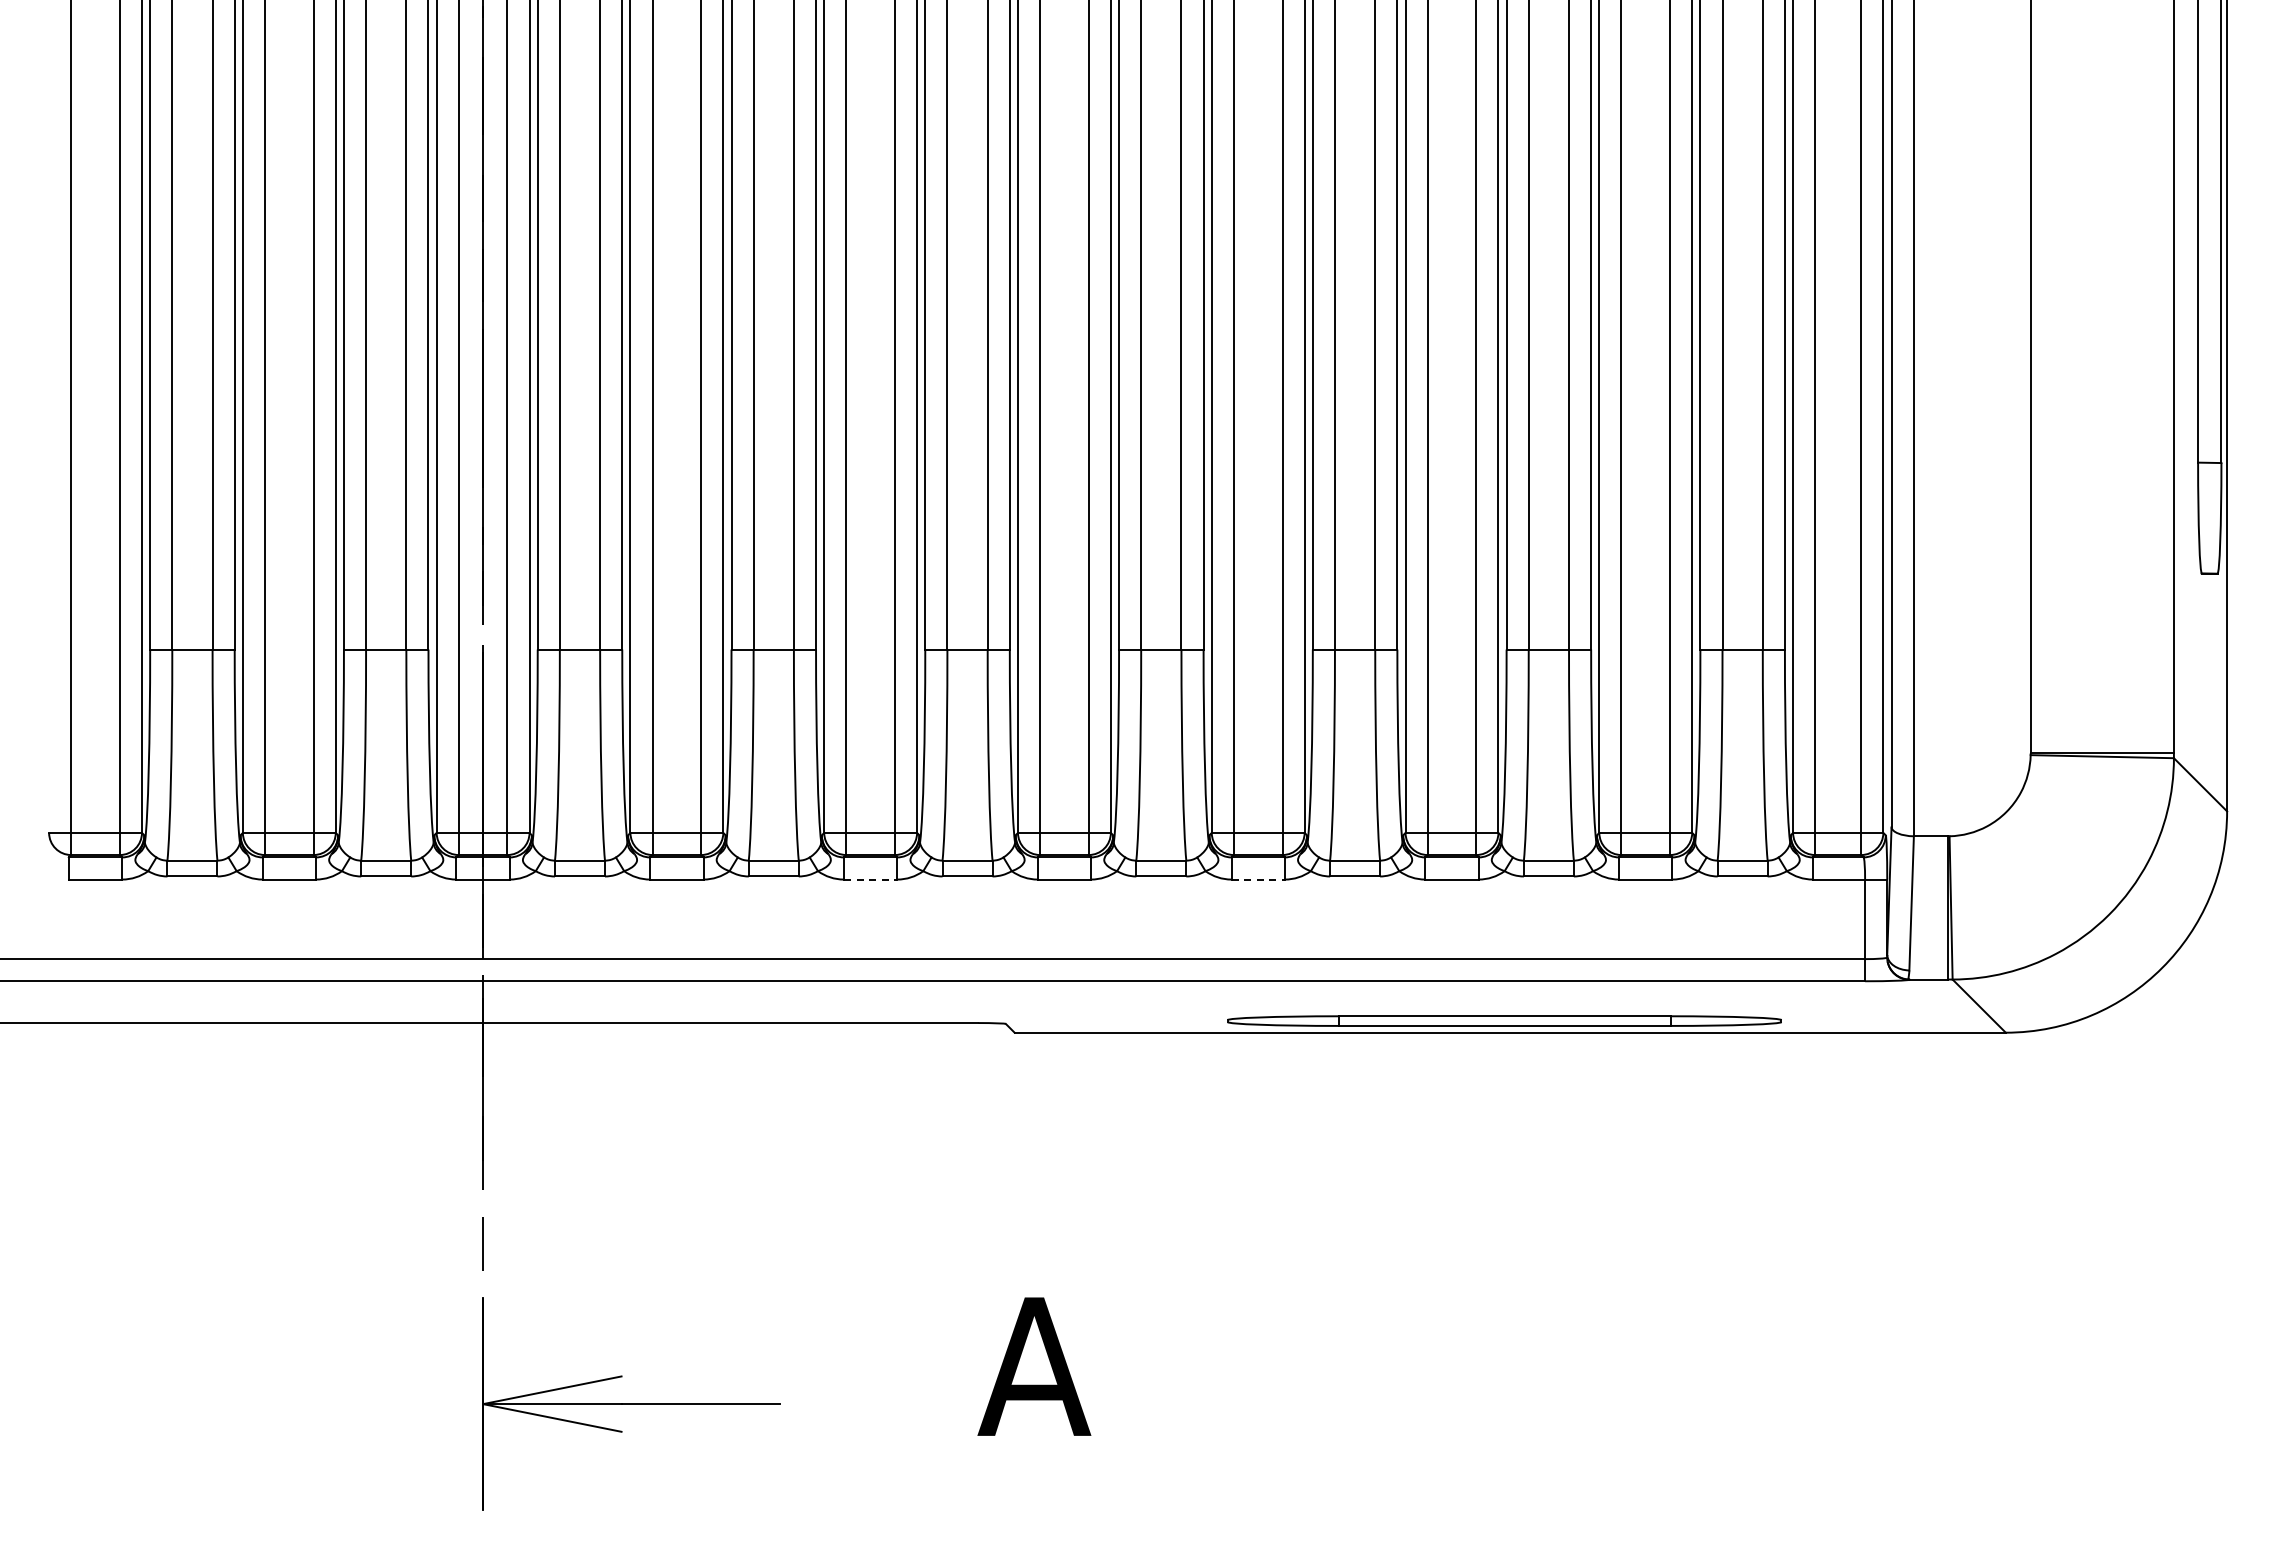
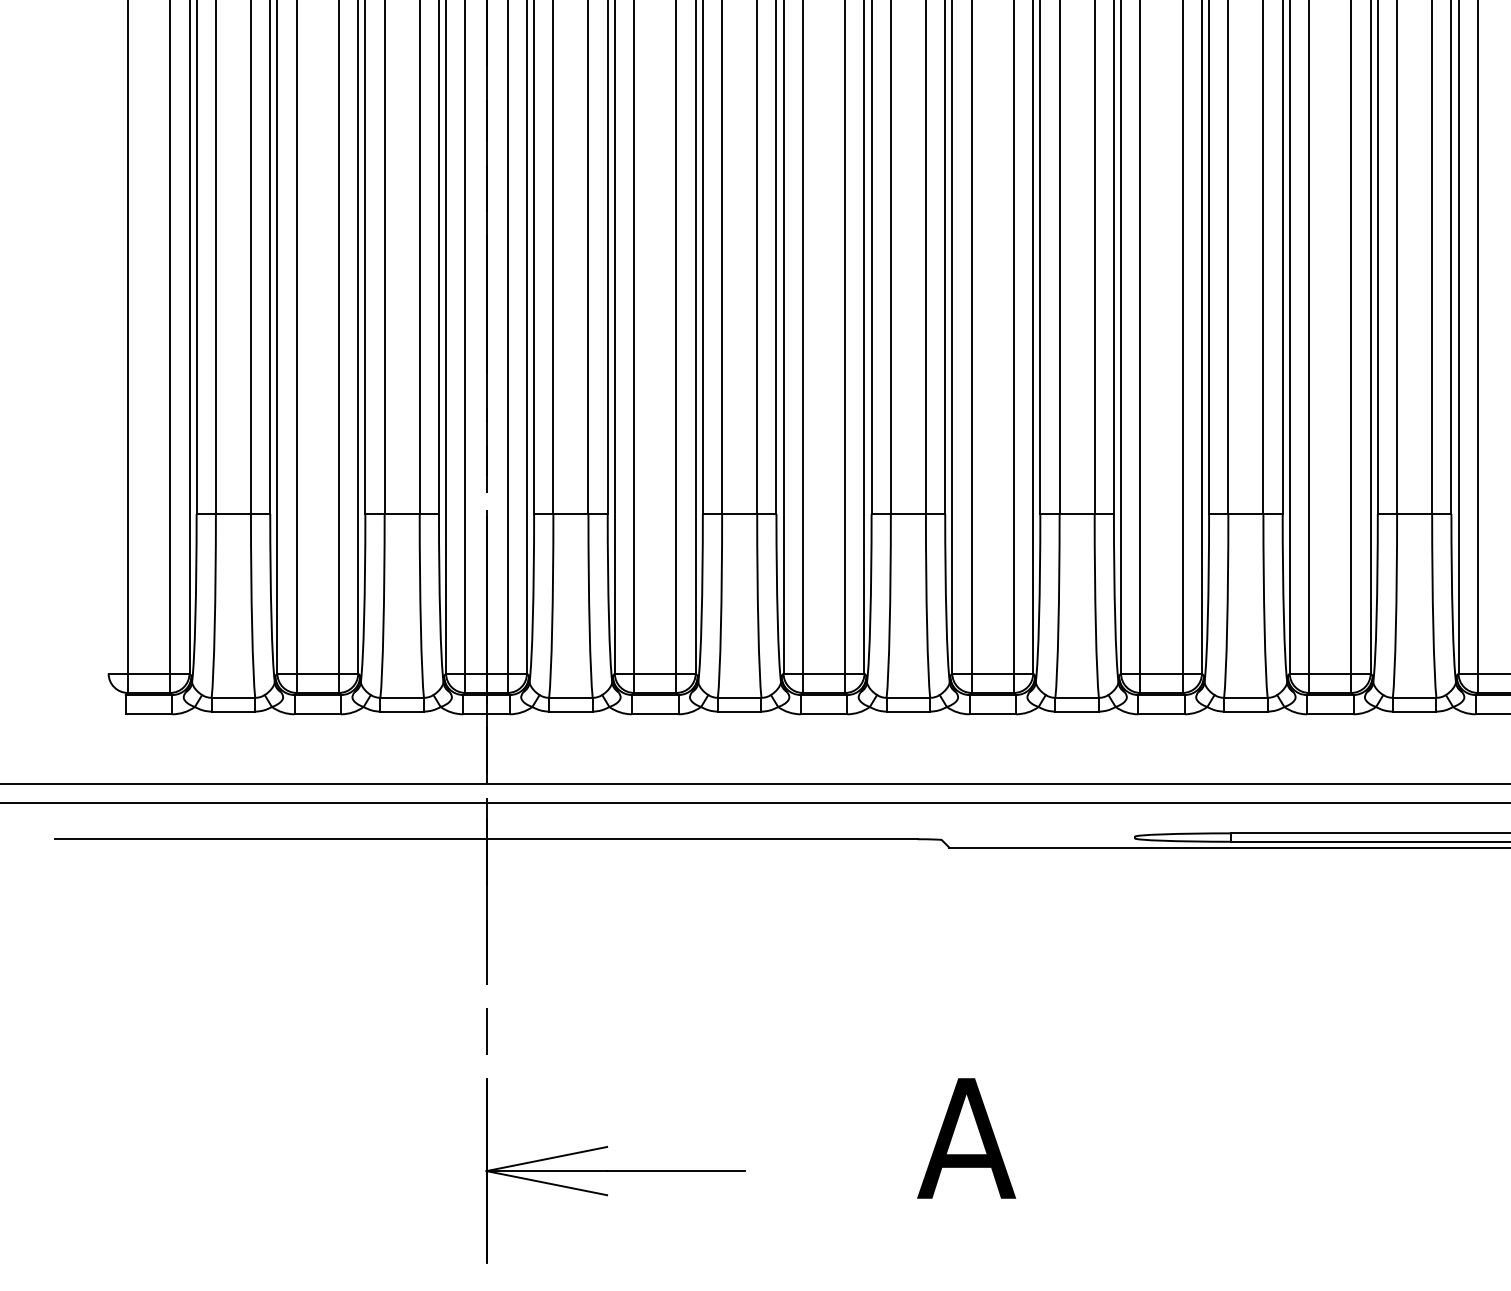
line: (870, 879) -> (823, 714), dashed -> solid
line: (1258, 879) -> (1161, 714), dashed -> solid

